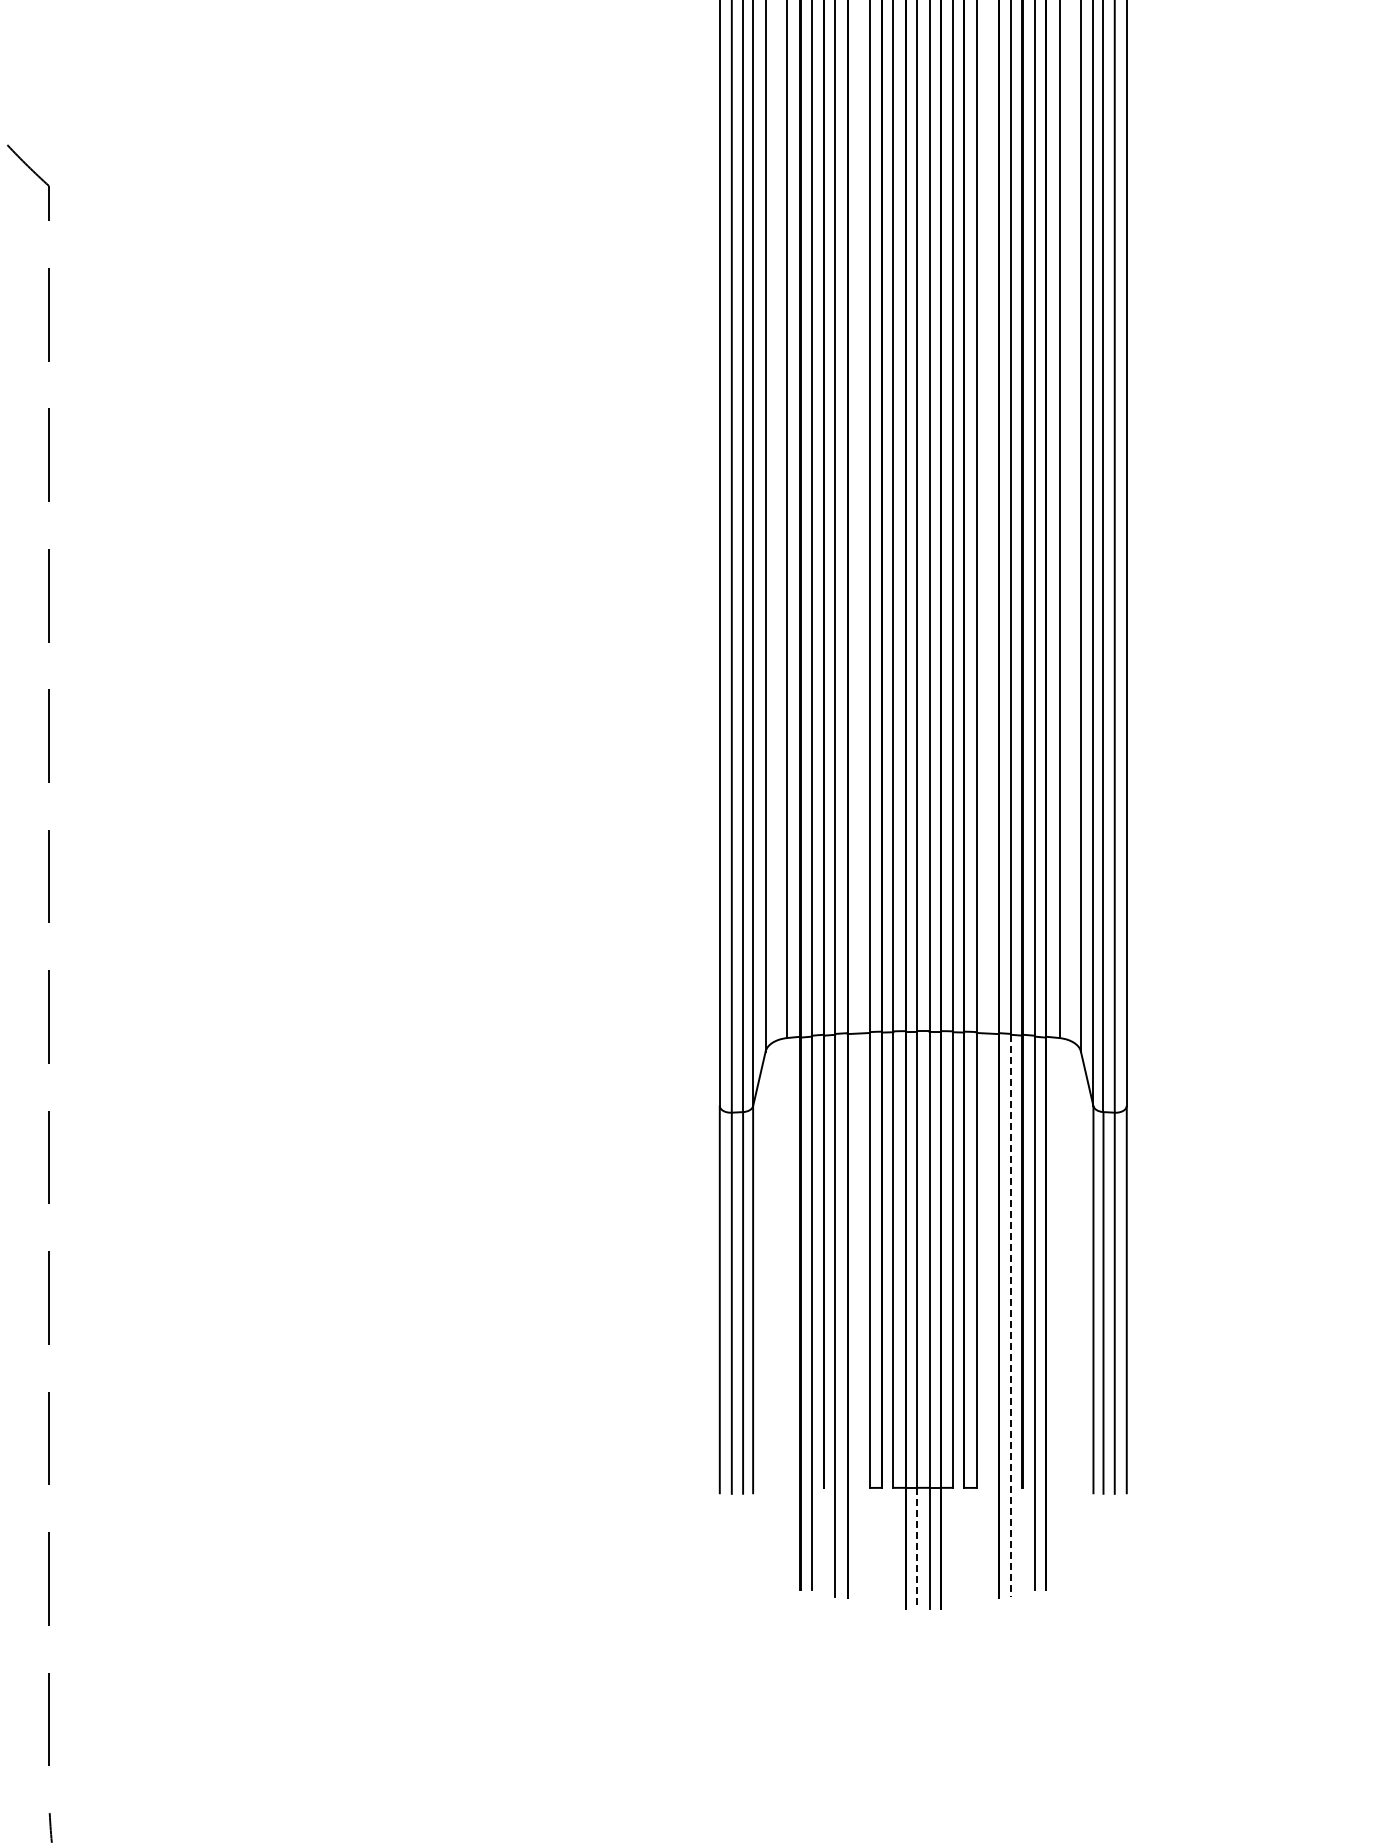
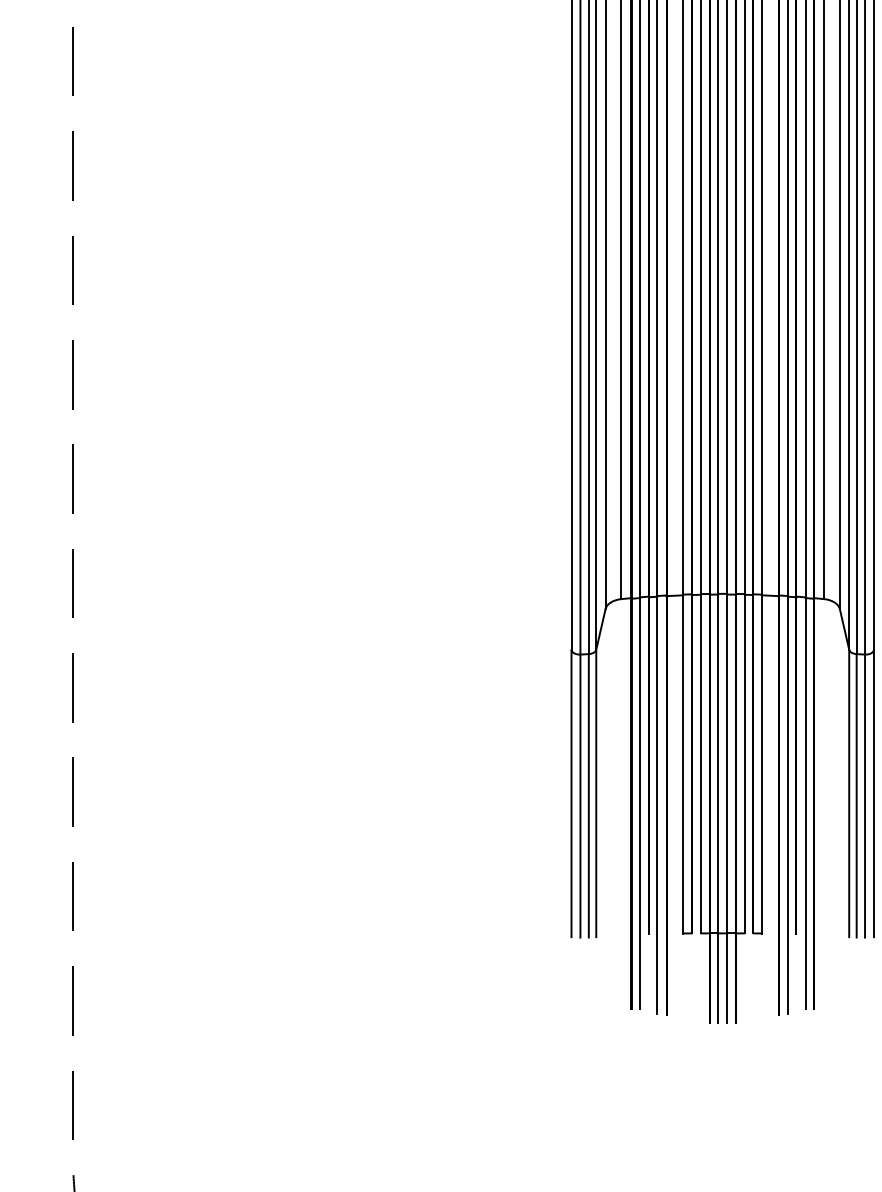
line: (1011, 1315) -> (788, 805), dashed -> solid
line: (917, 1548) -> (718, 978), dashed -> solid

